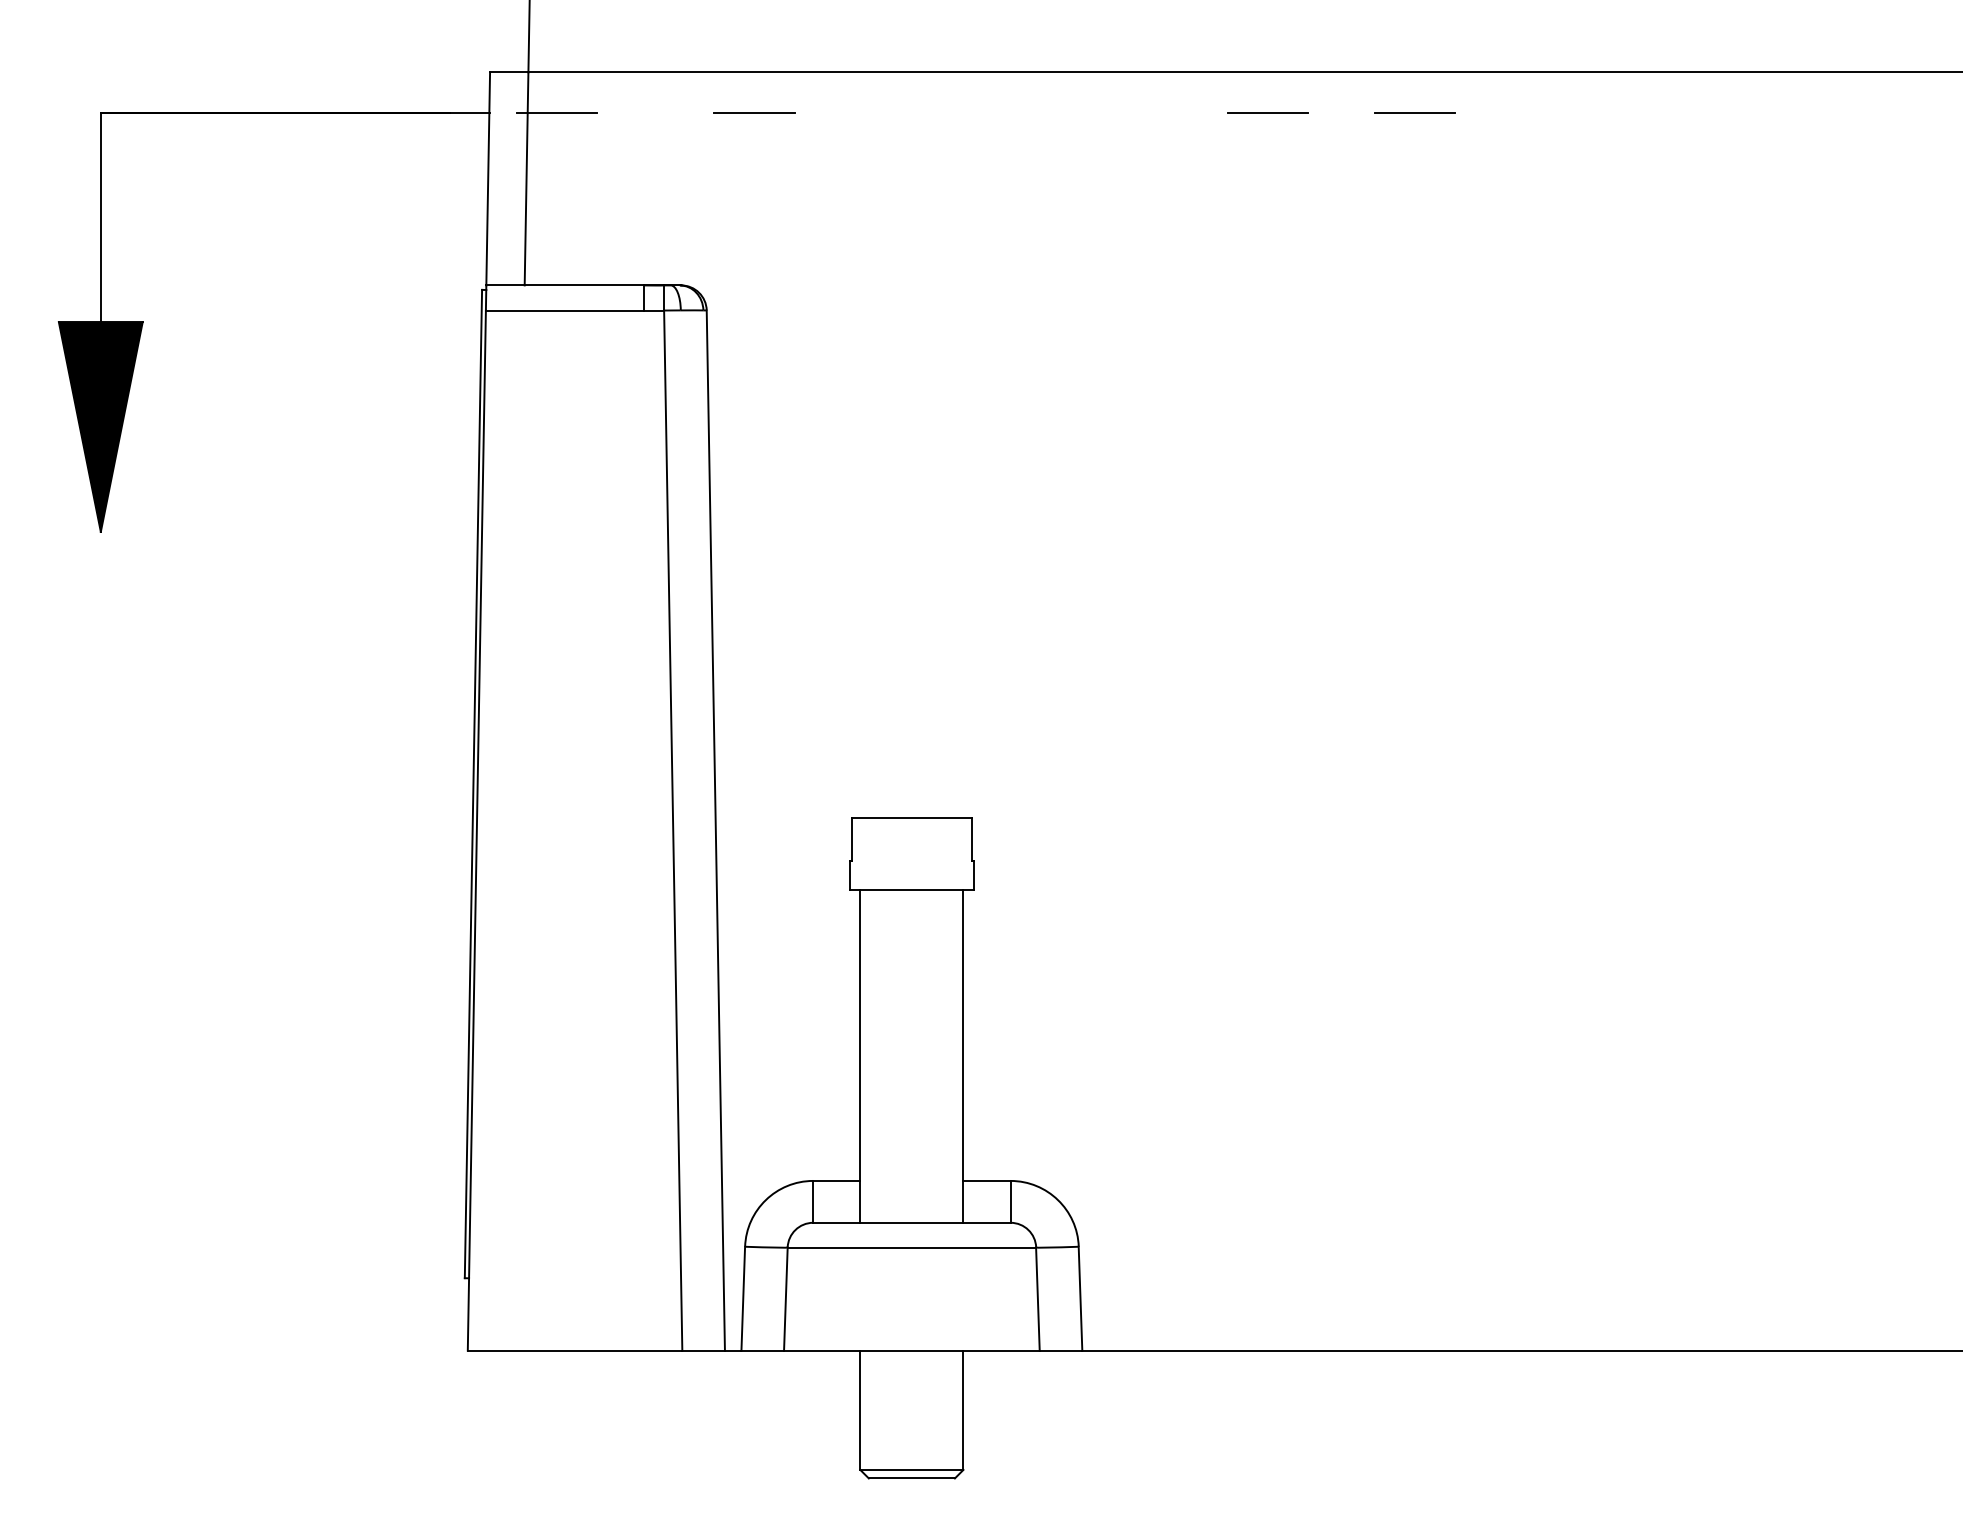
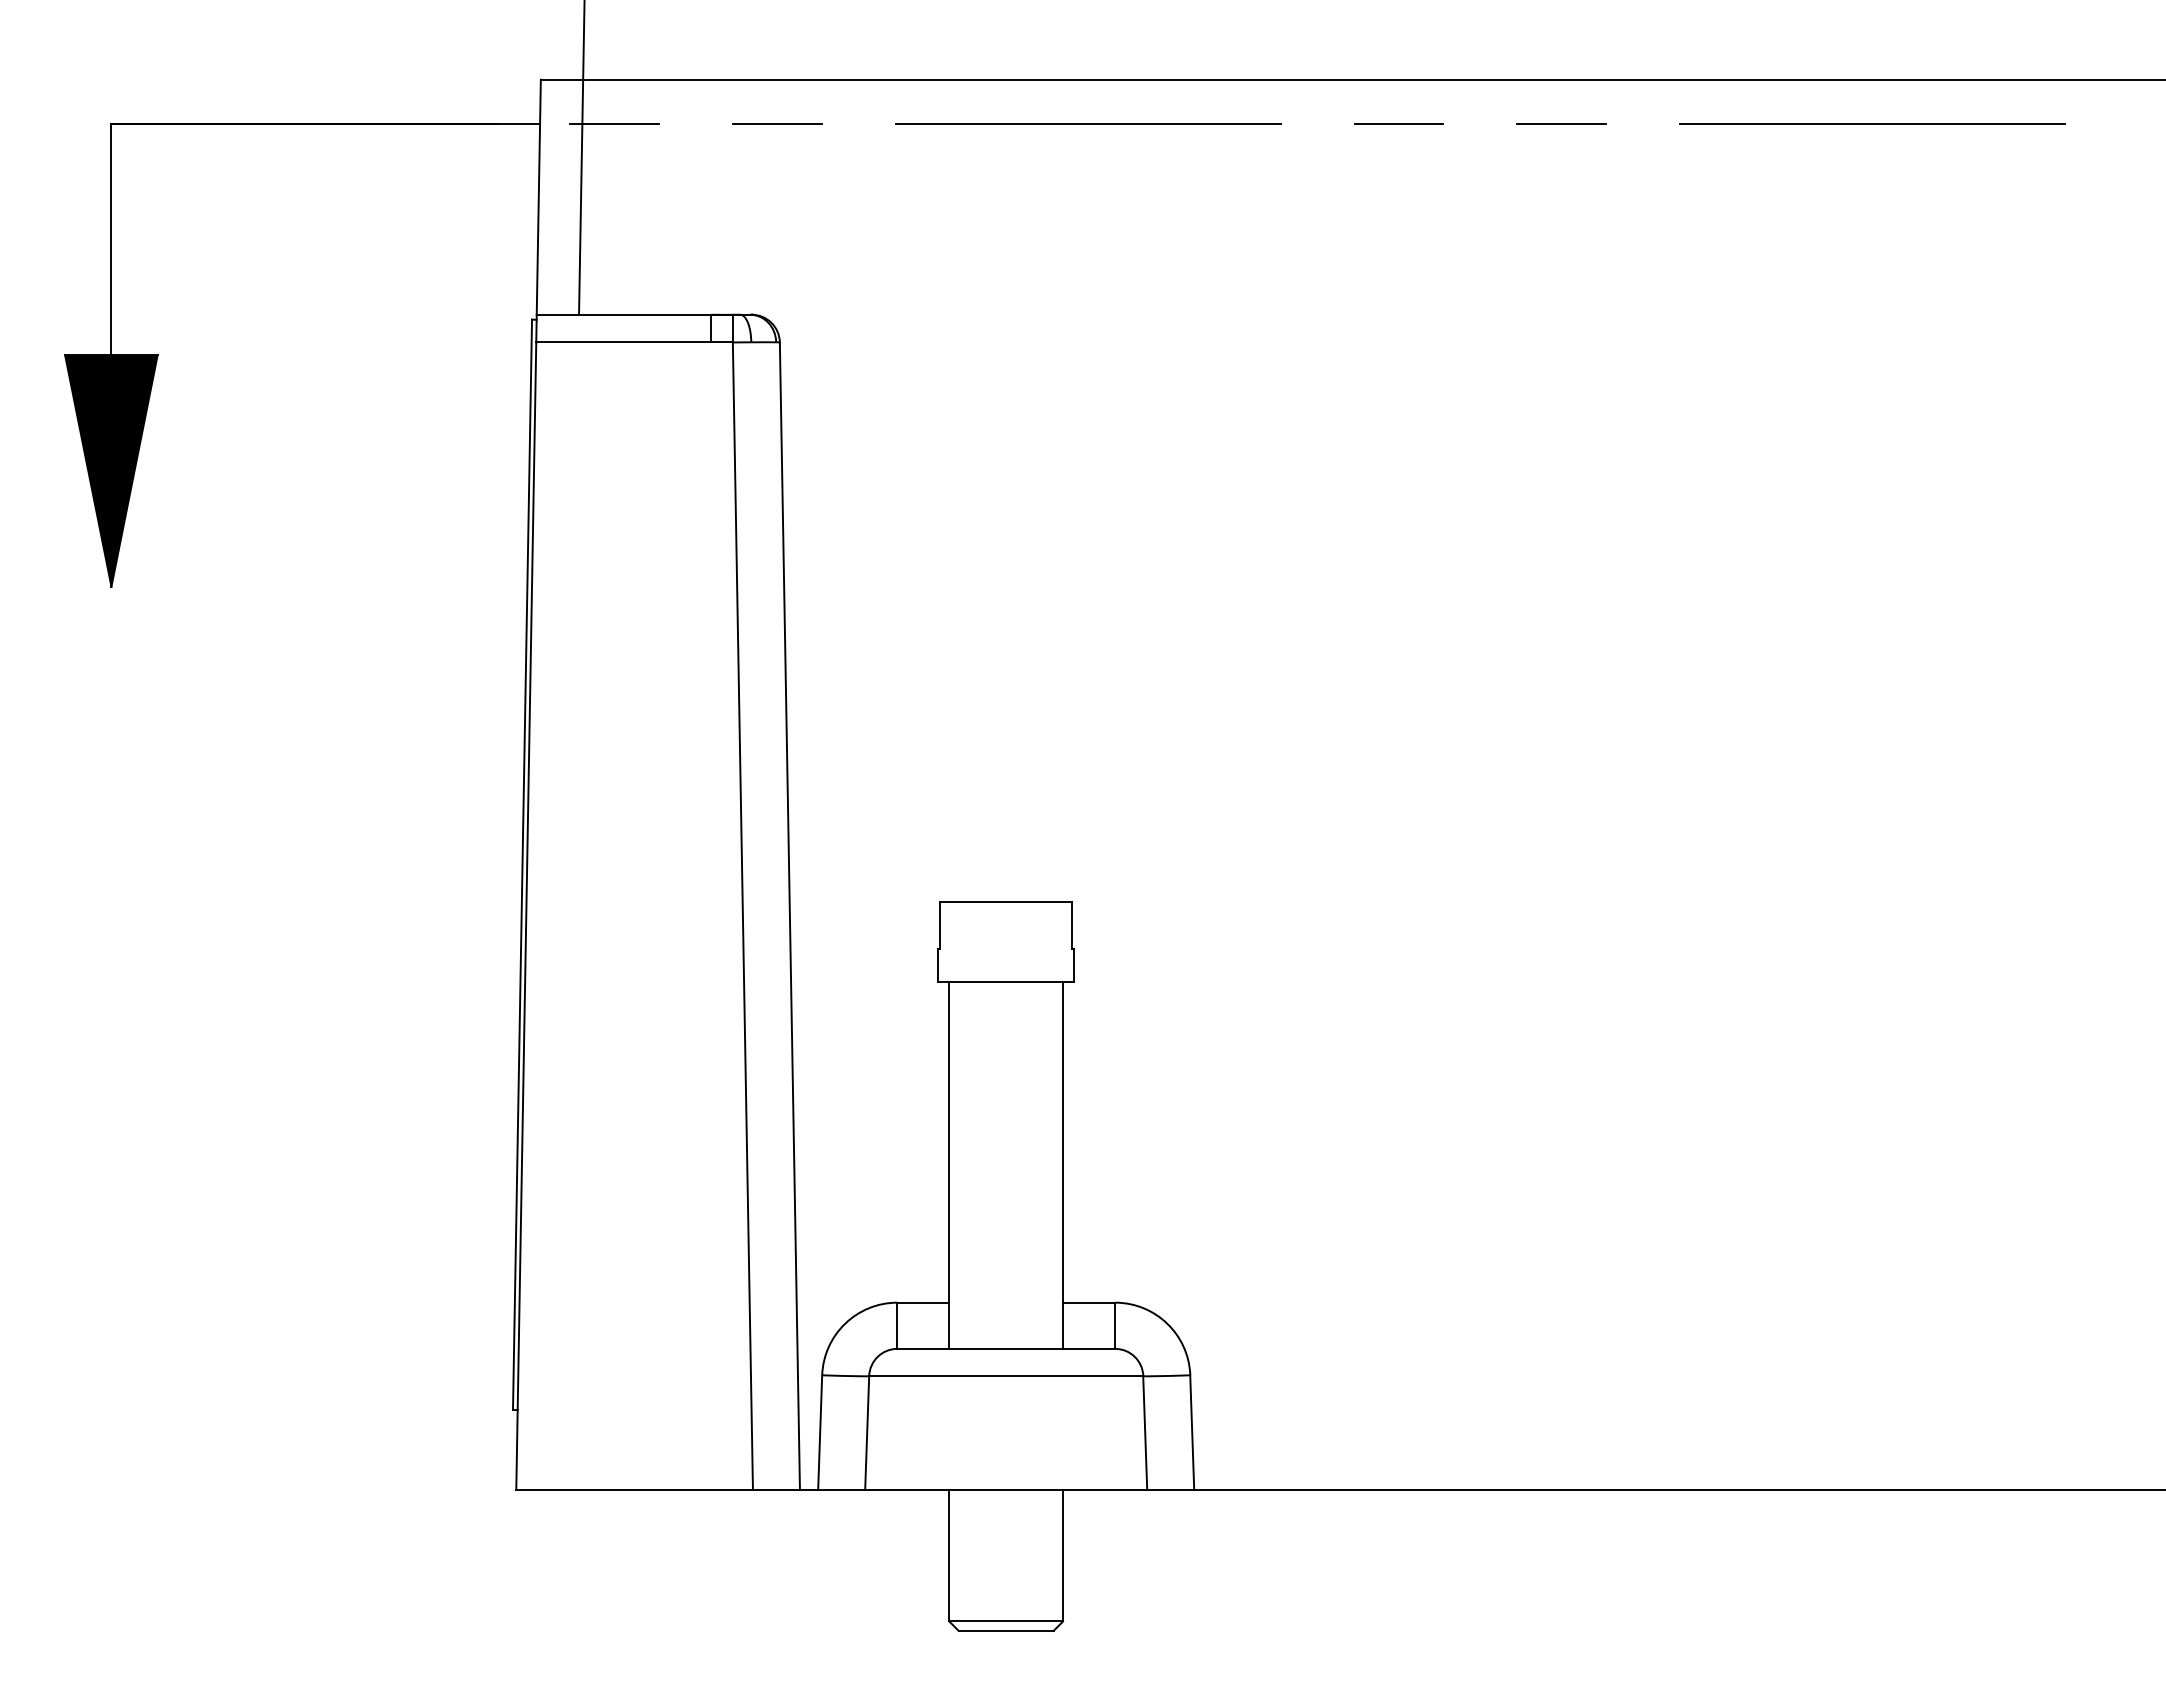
line: (754, 112) -> (777, 123), moved
line: (985, 112) -> (1087, 123), added
line: (1696, 112) -> (1871, 123), added

